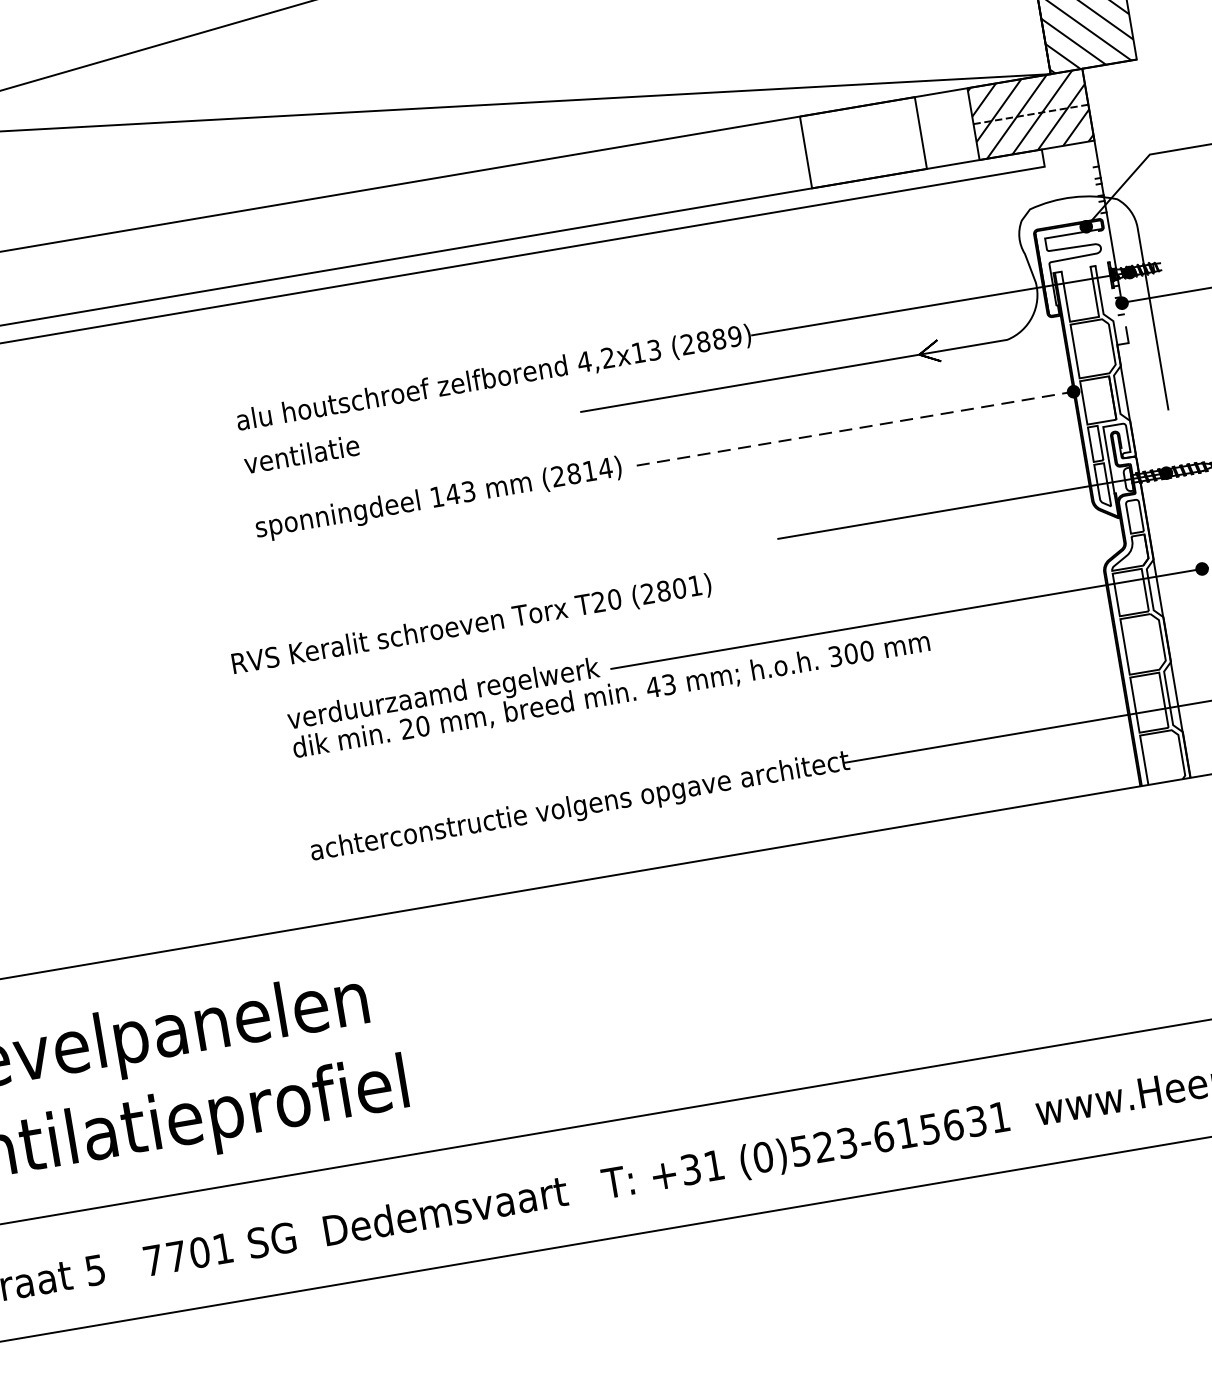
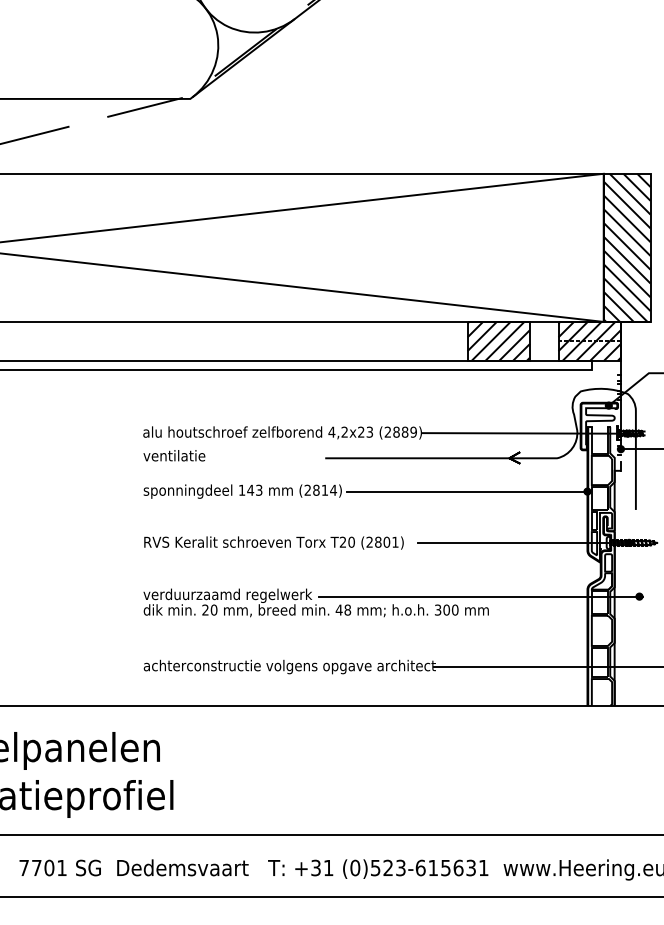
hatch: (862, 141) -> (498, 340), added
text: (638, 351) -> (361, 431), 4,2x13 -> 4,2x23
line: (852, 428) -> (467, 491), dashed -> solid
text: (470, 624) -> (273, 542), moved
text: (668, 683) -> (347, 609), 43 -> 48

